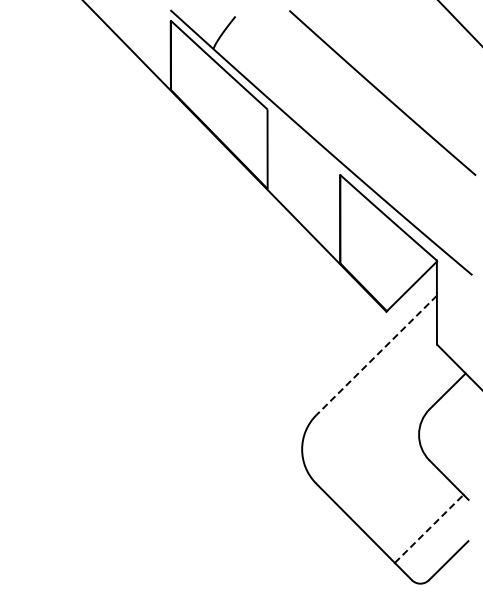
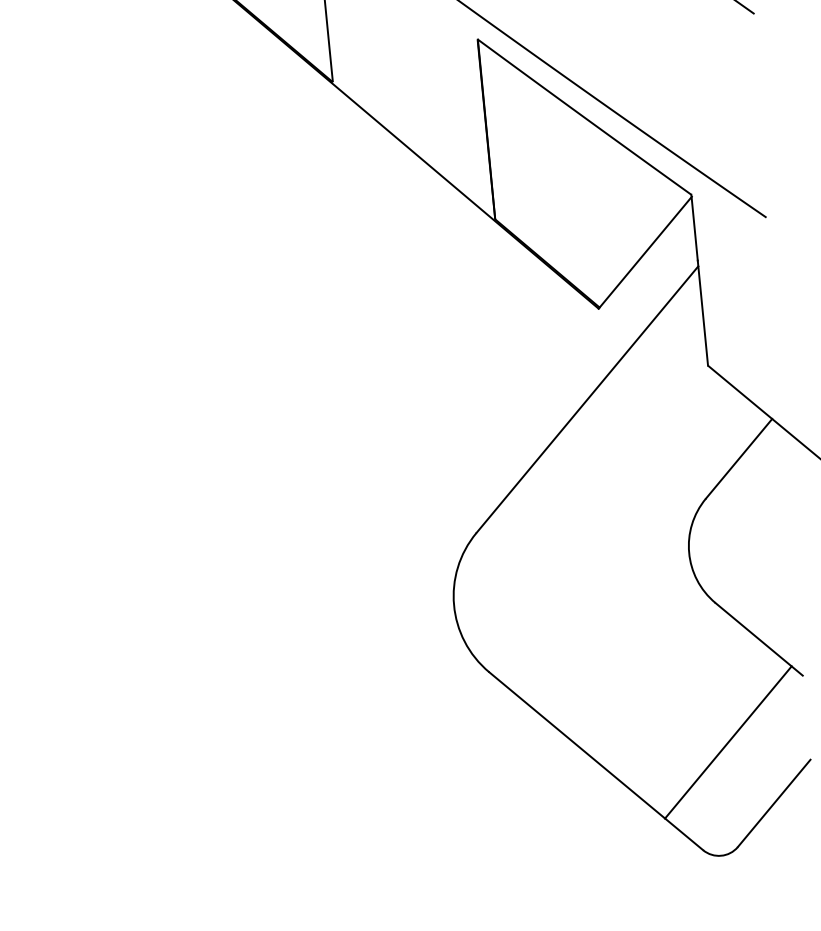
line: (376, 355) -> (587, 399), dashed -> solid
line: (429, 528) -> (728, 741), dashed -> solid

